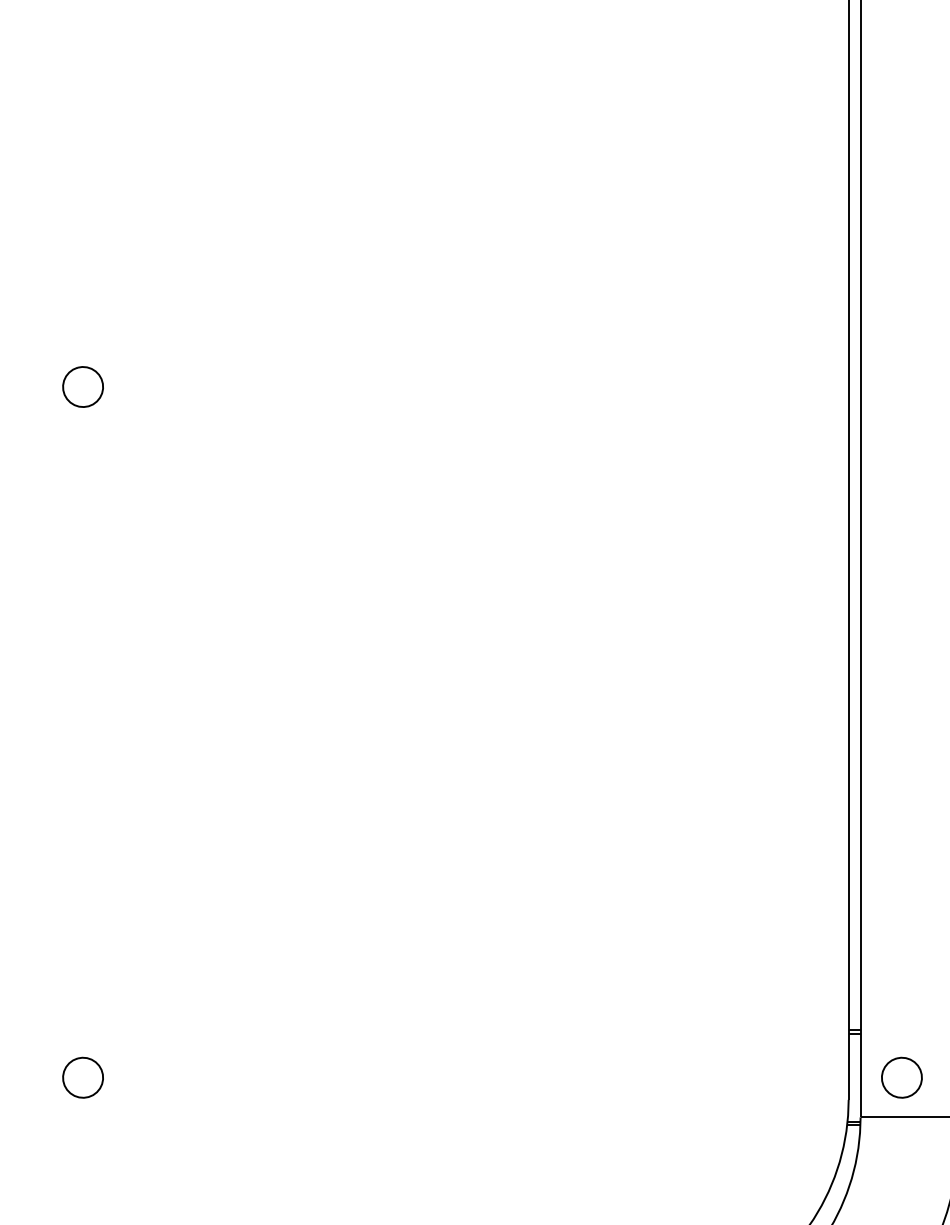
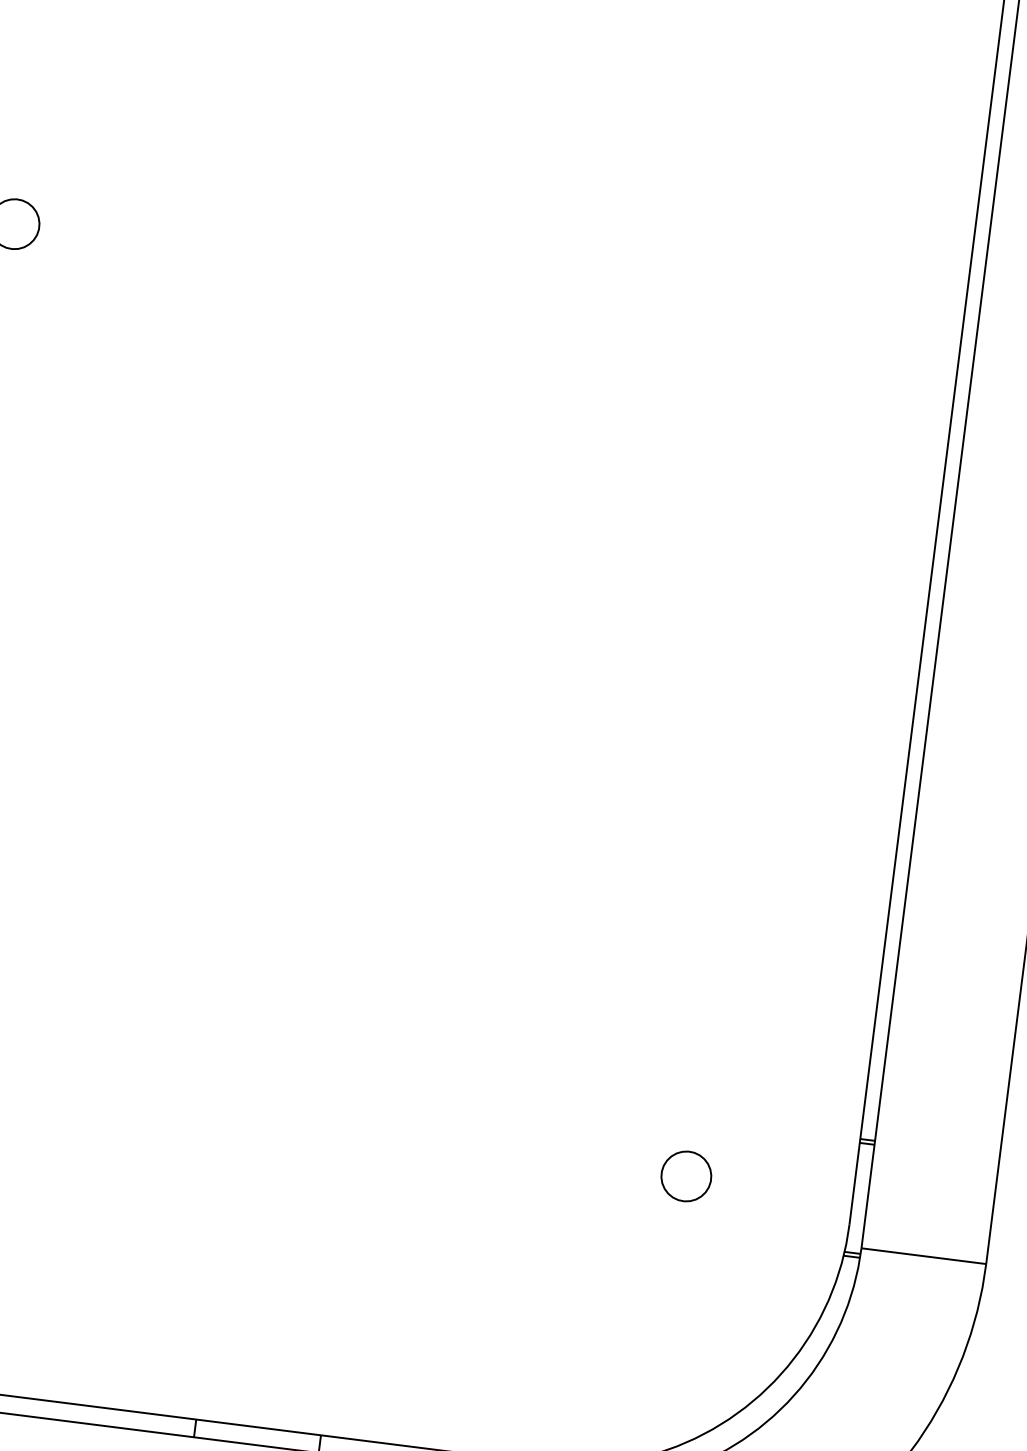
part: (901, 1077) -> (685, 1176), moved

